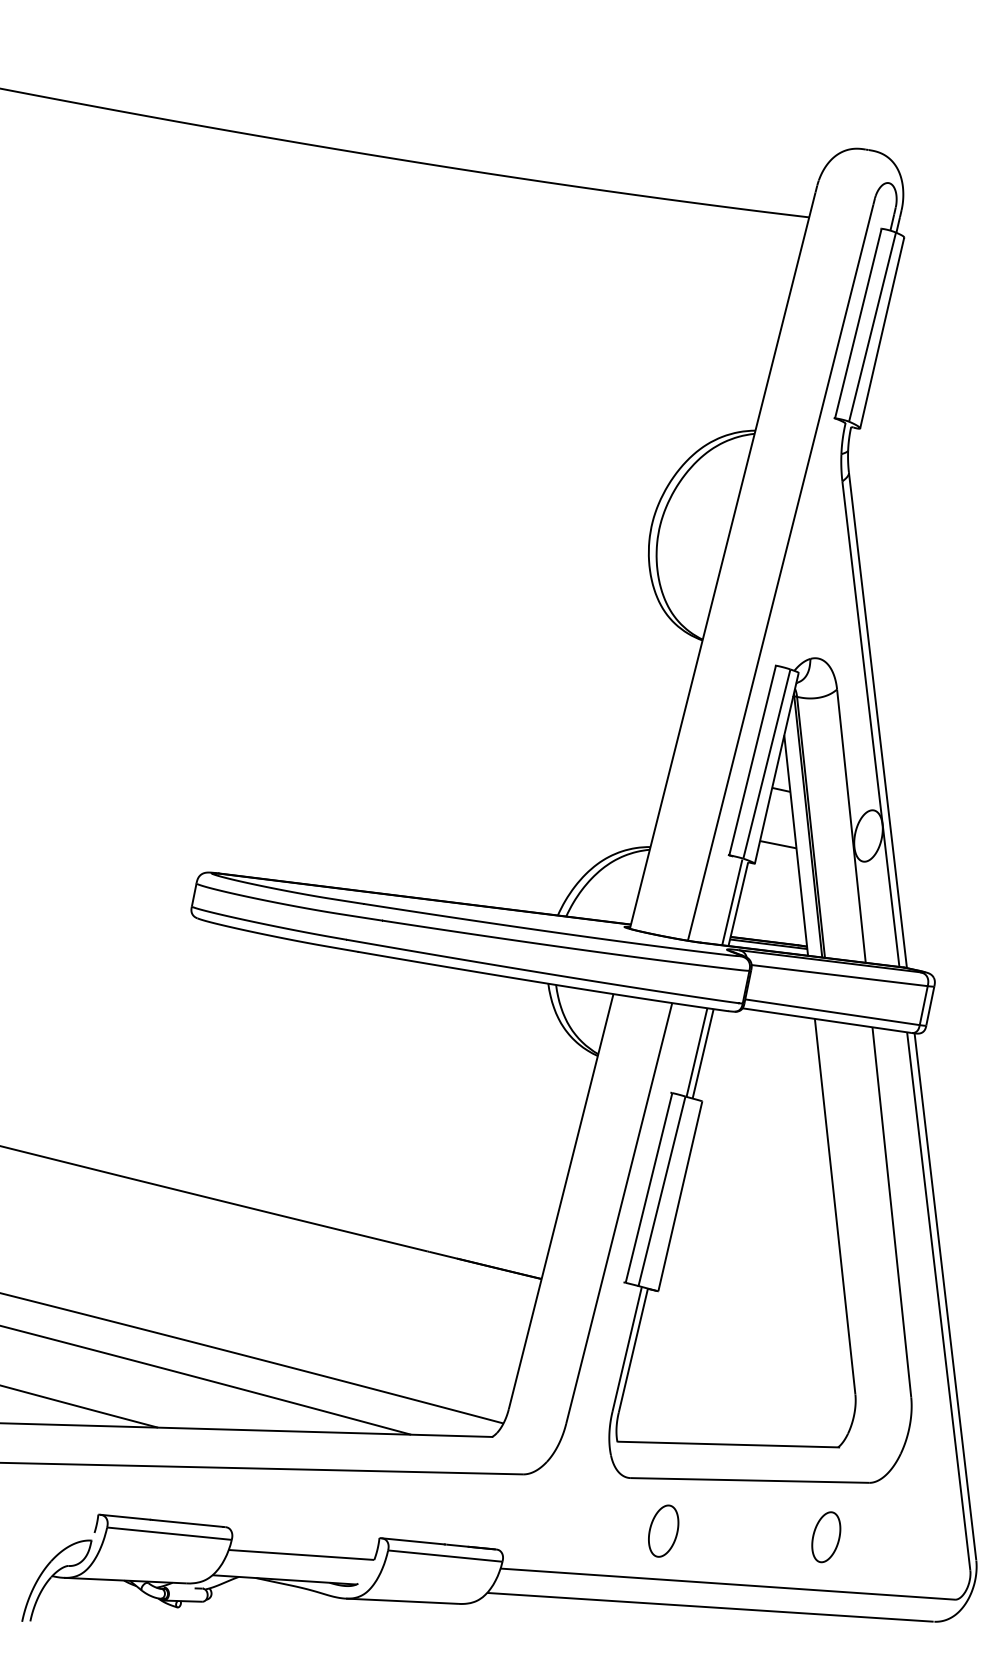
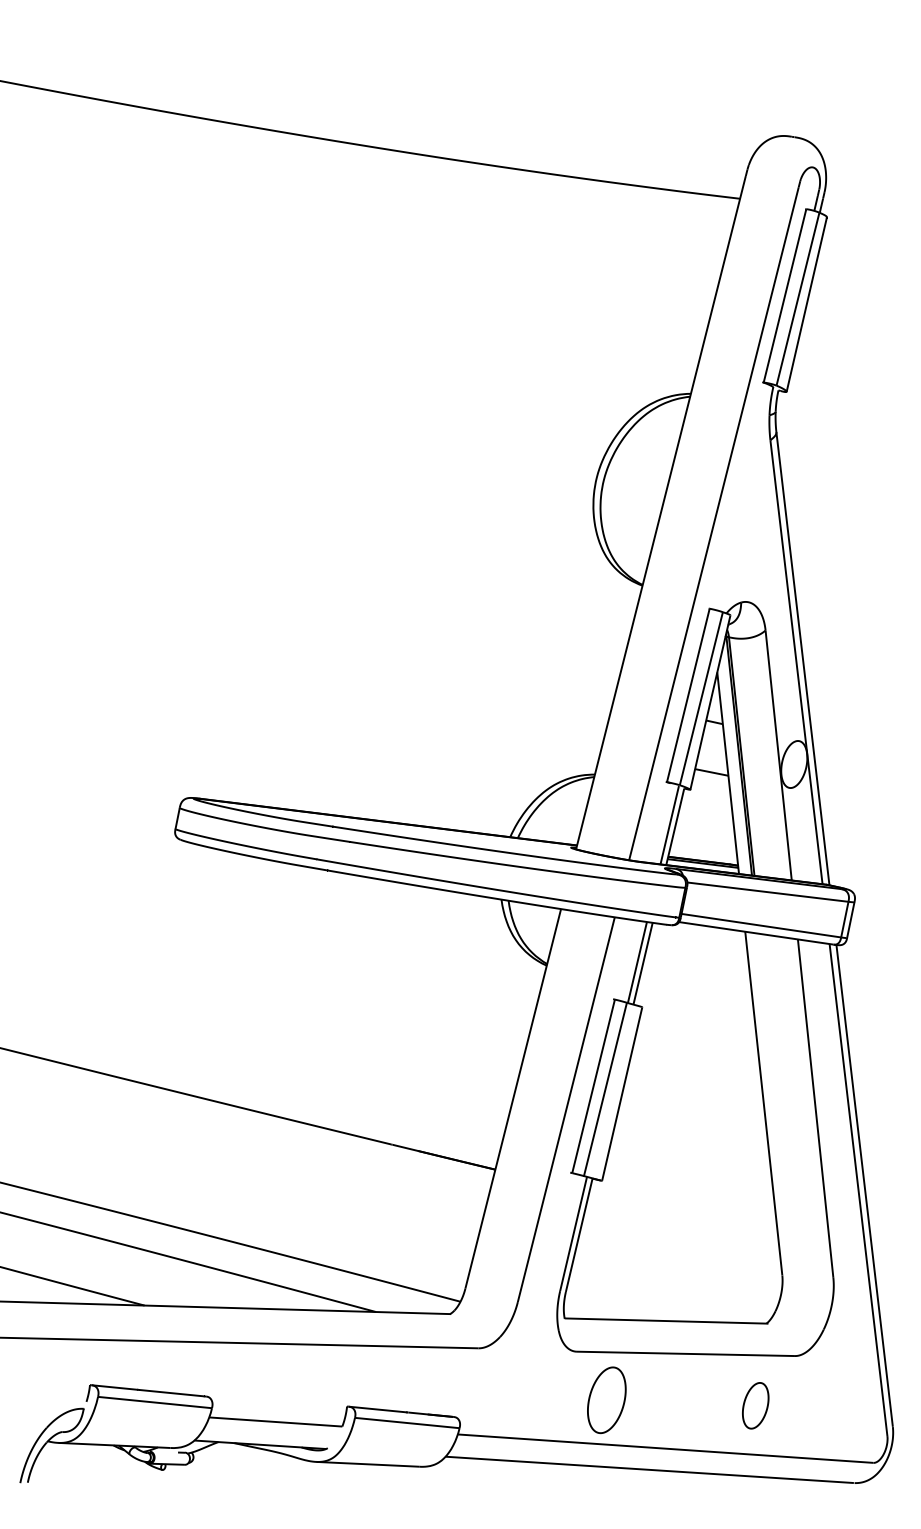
part: (663, 1530) -> (606, 1399), size x1.4

